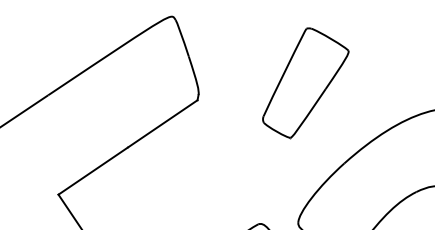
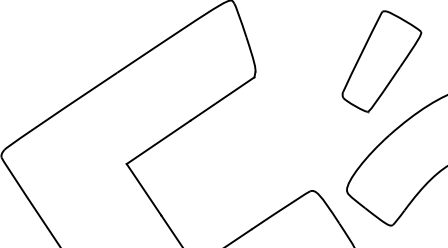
part: (305, 83) -> (381, 61), moved

